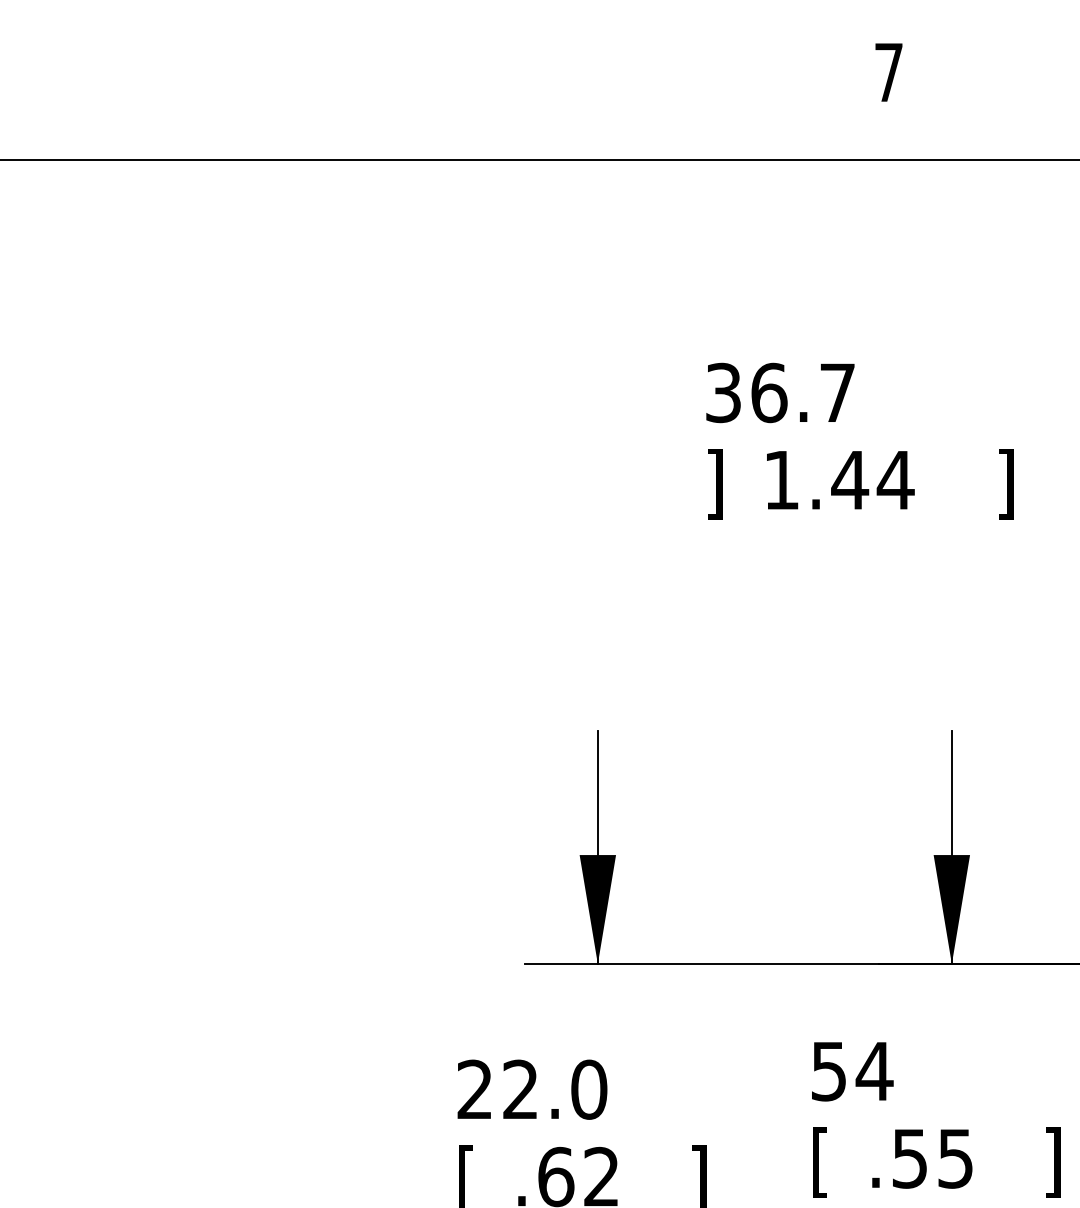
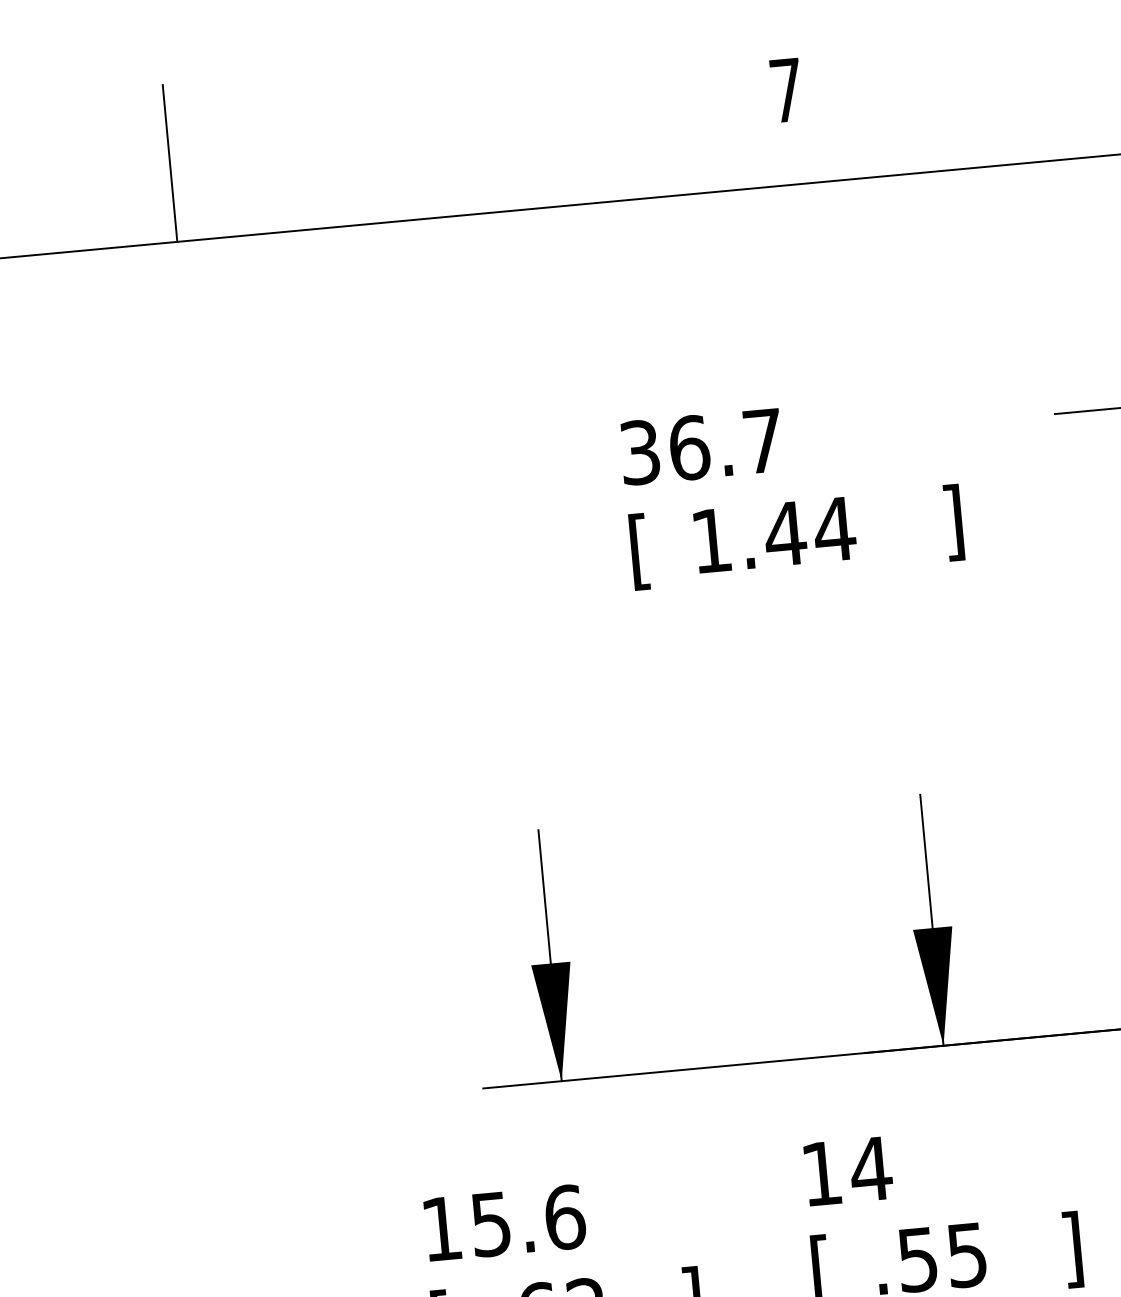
line: (316, 86) -> (170, 162), added
text: (714, 484) -> (639, 552), ] -> [
text: (828, 1071) -> (821, 1173), 54 -> 14
text: (532, 1089) -> (503, 1222), 22.0 -> 15.6

